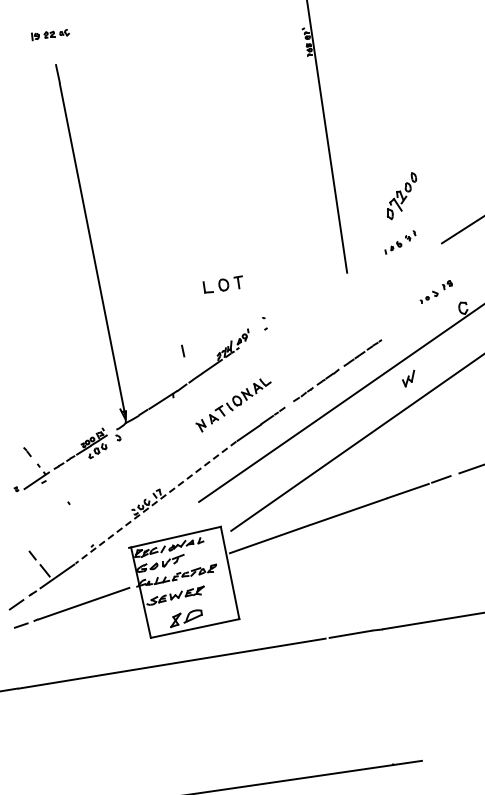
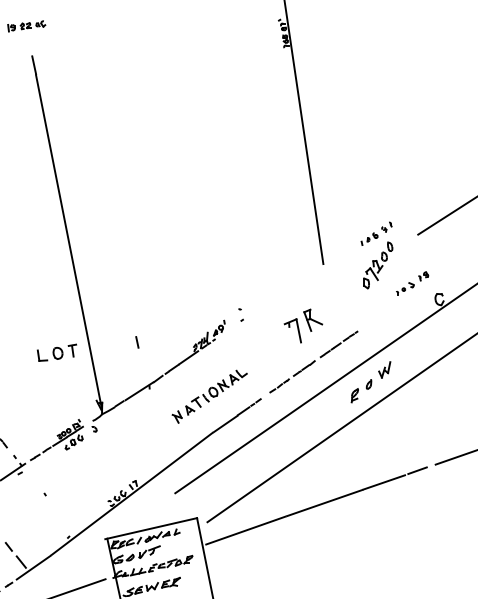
part: (401, 196) -> (377, 265), moved
part: (222, 284) -> (56, 352), moved
part: (326, 334) -> (302, 325), added
line: (183, 350) -> (137, 341), moved
part: (384, 399) -> (360, 390), added
line: (155, 502) -> (131, 493), dashed -> solid

